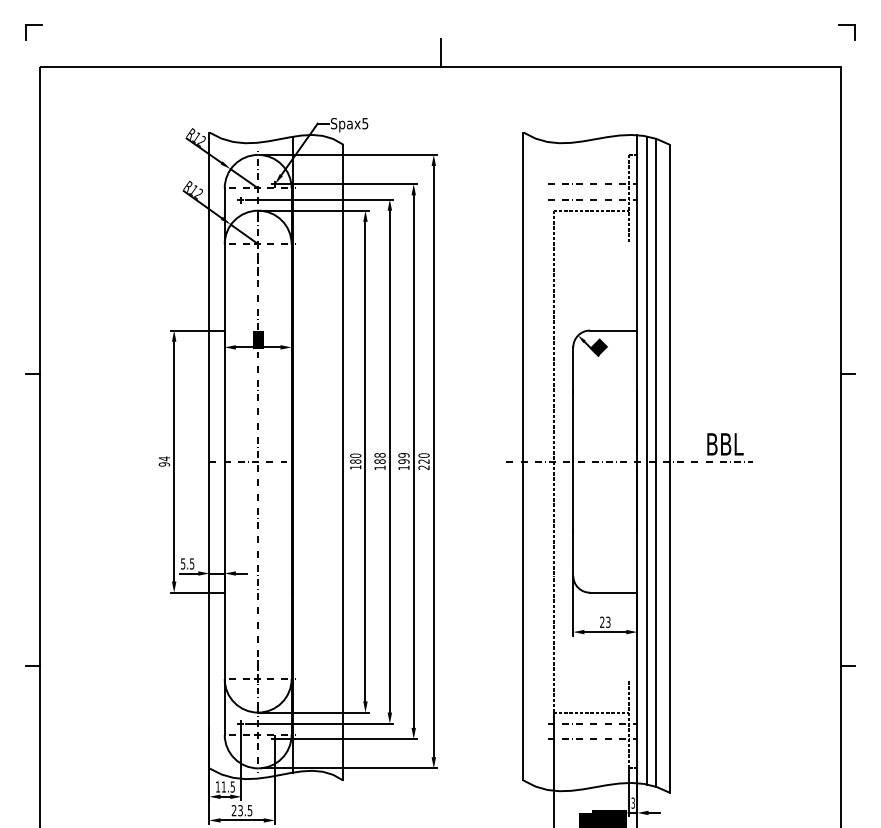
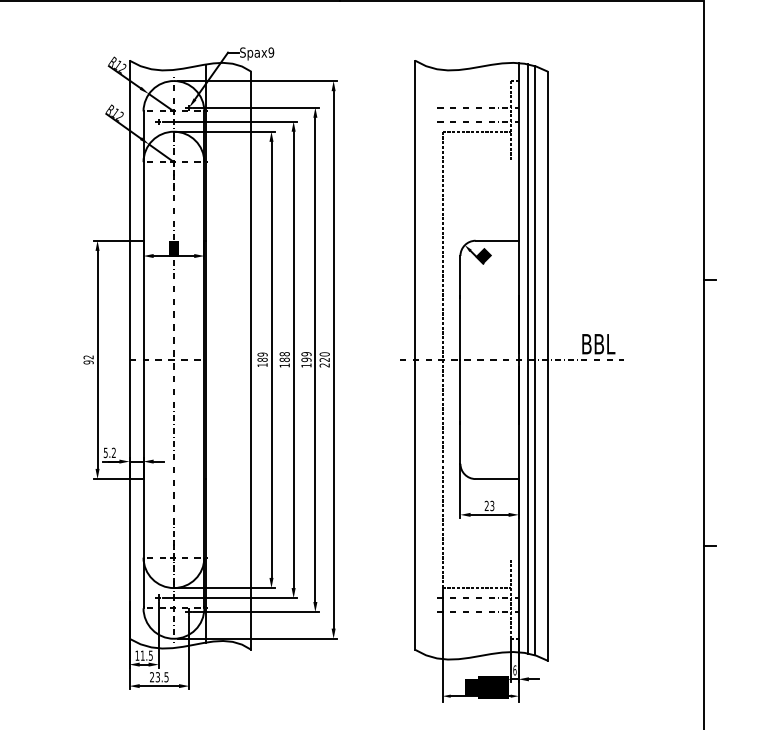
text: (365, 123) -> (271, 52), Spax5 -> Spax9
text: (355, 455) -> (262, 354), 180 -> 189
text: (163, 458) -> (87, 357), 94 -> 92
text: (192, 563) -> (114, 452), 5.5 -> 5.2
text: (633, 802) -> (515, 669), 3 -> 6

